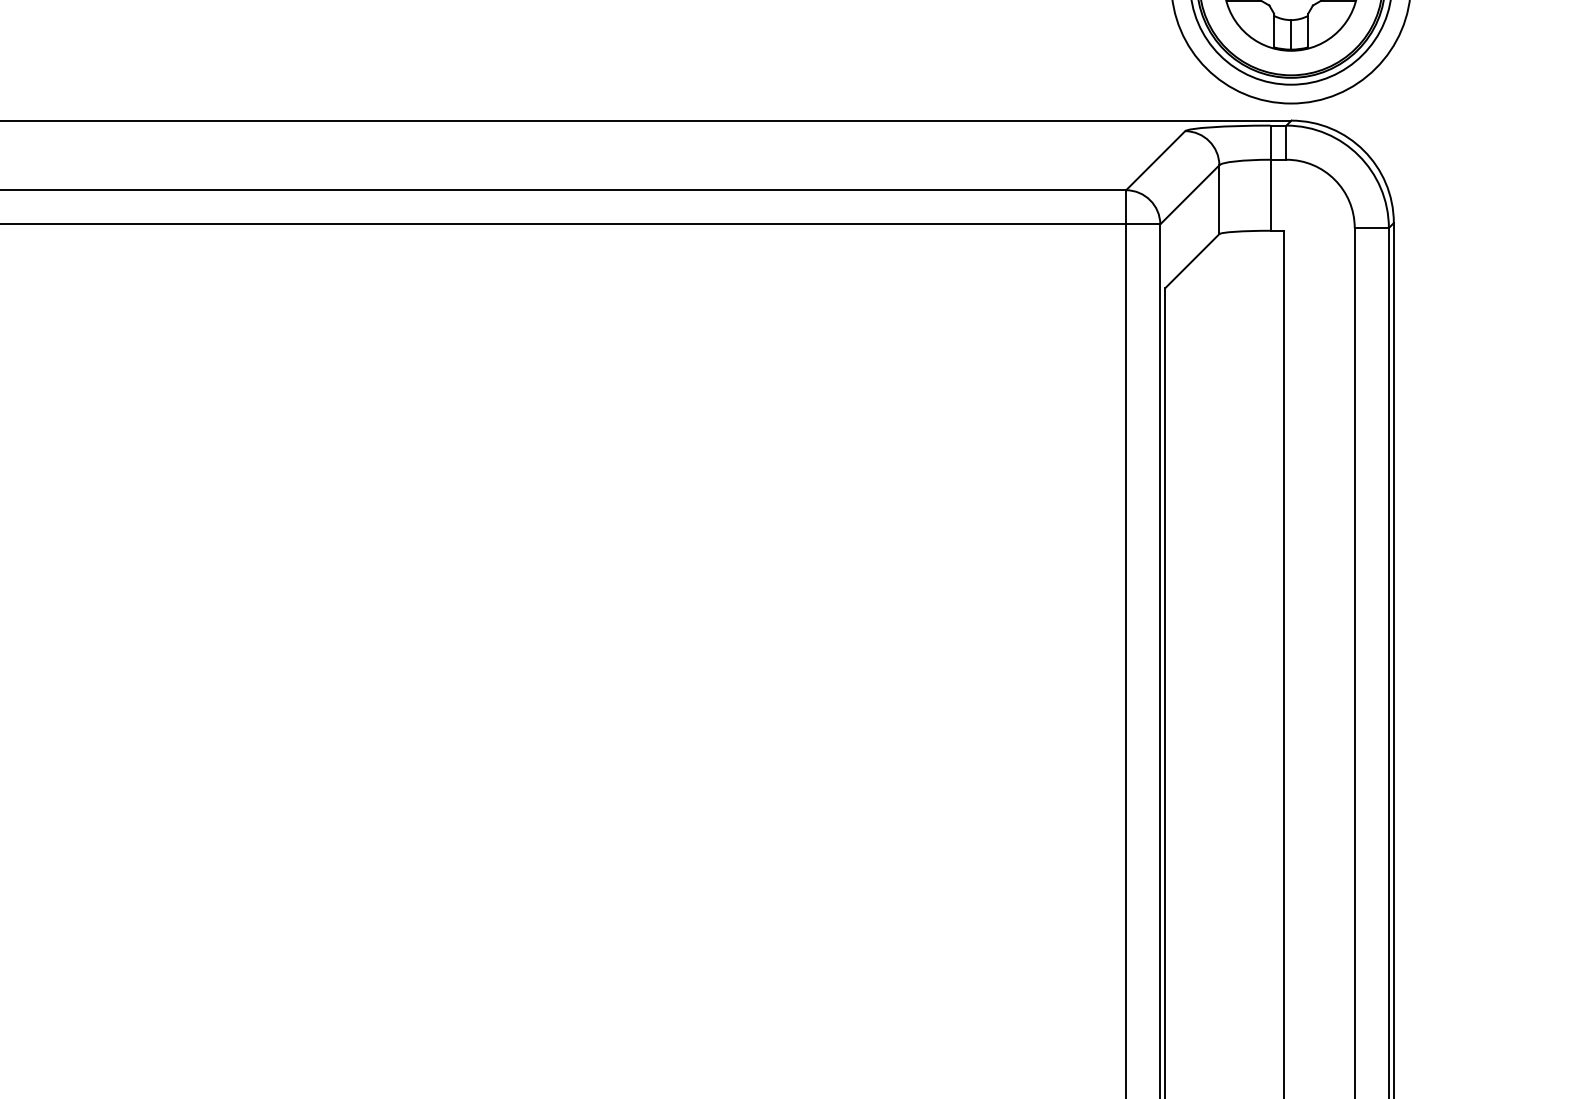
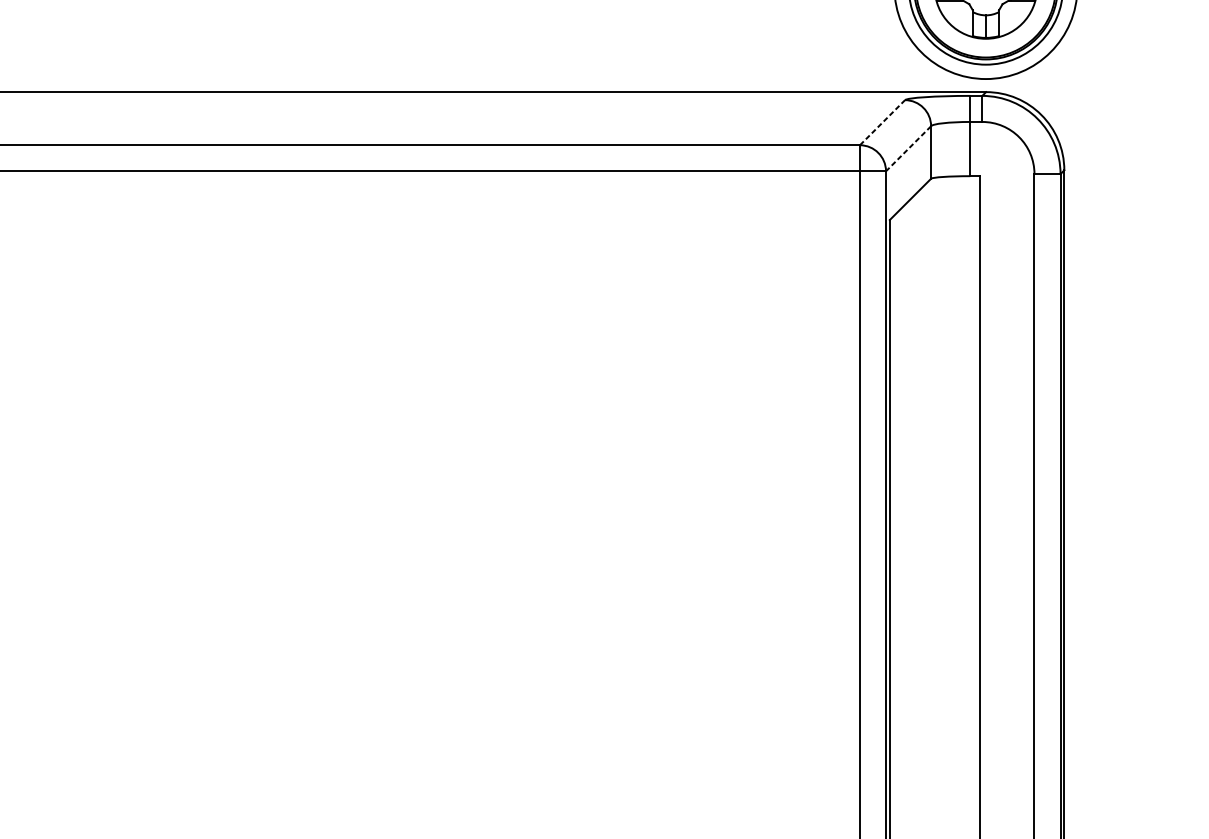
line: (1155, 160) -> (882, 122), solid -> dashed
line: (1189, 194) -> (908, 148), solid -> dashed

